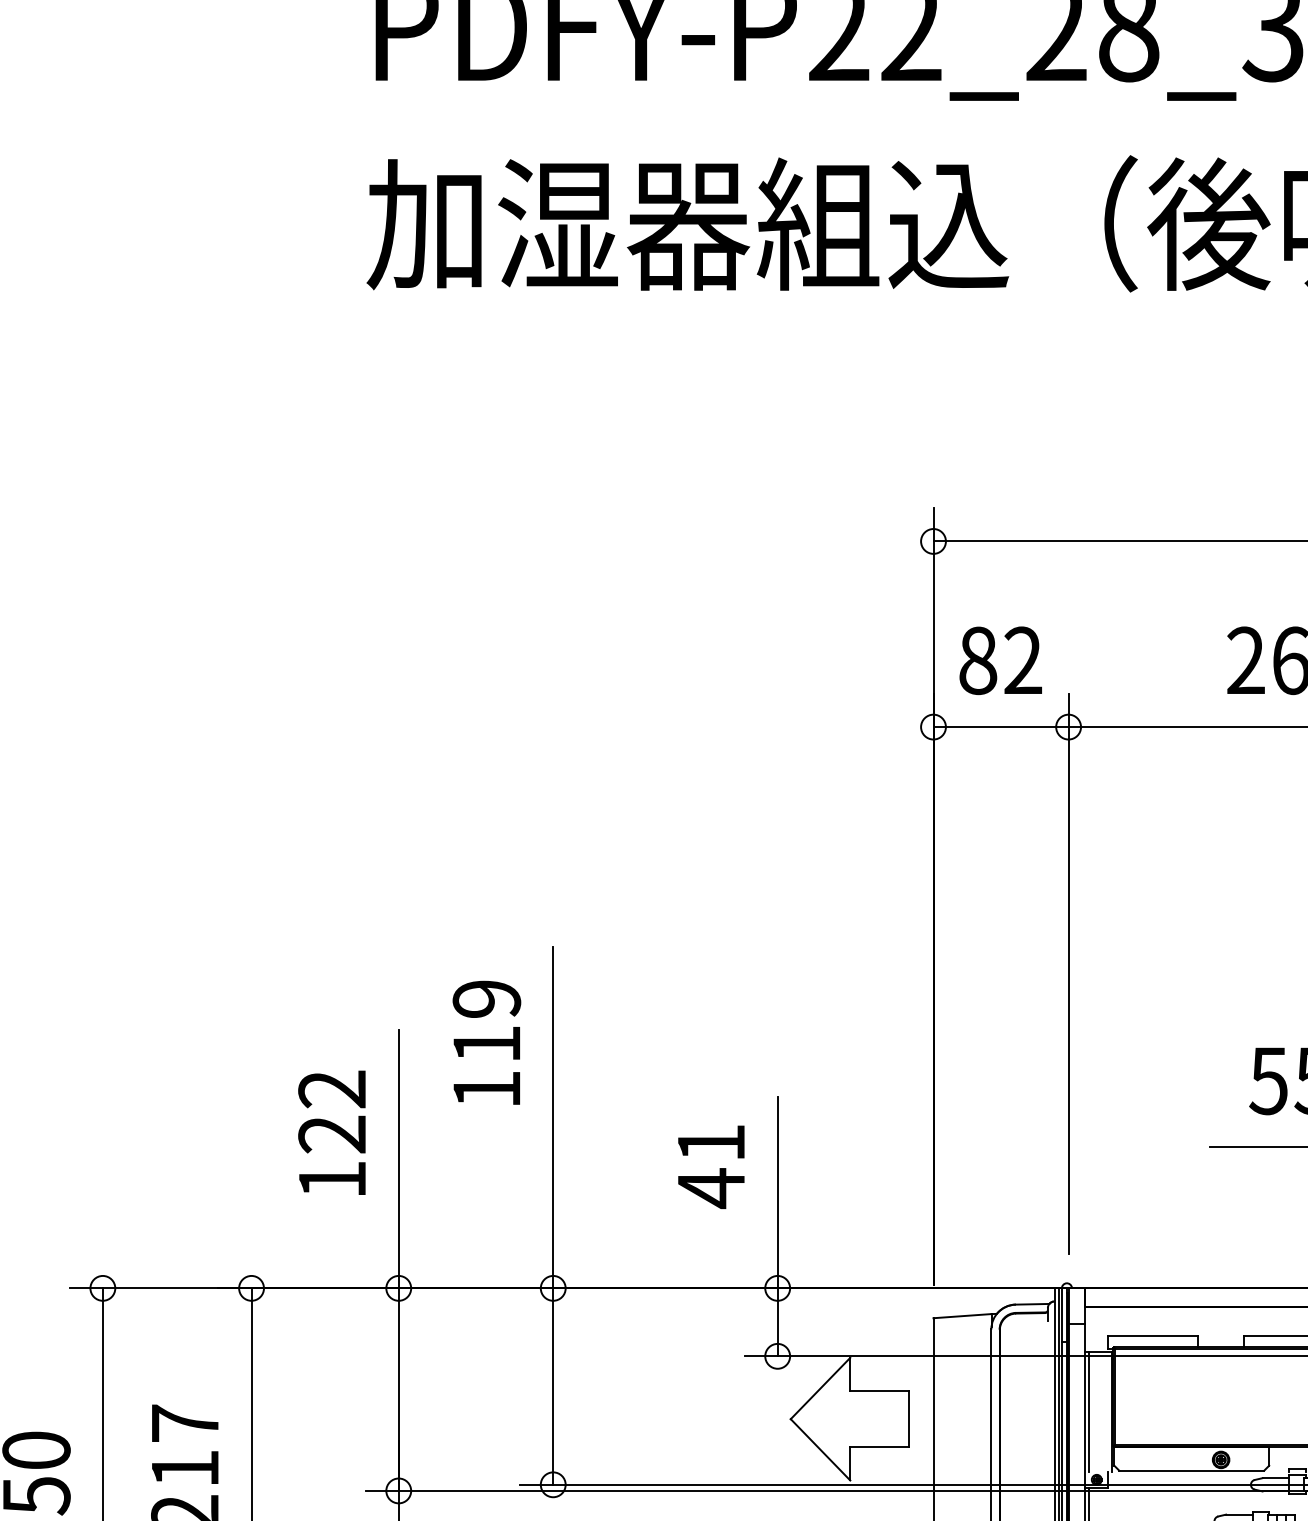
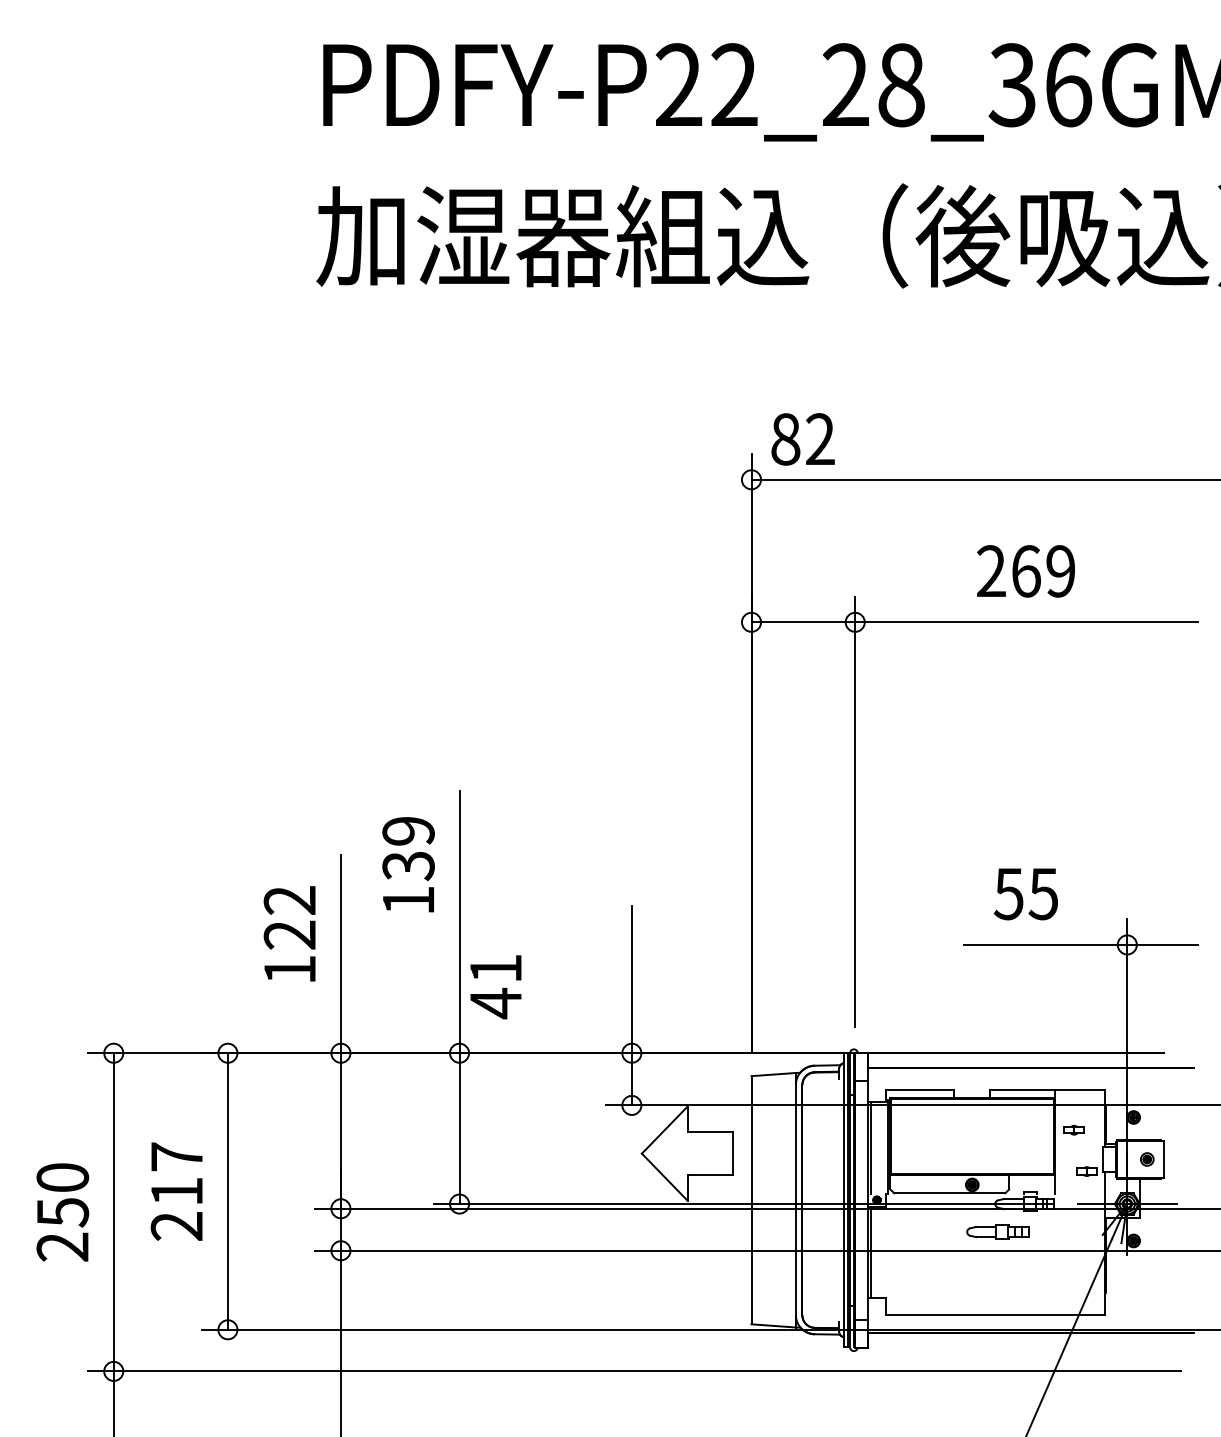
text: (999, 660) -> (802, 439), moved
text: (486, 1045) -> (408, 866), 119 -> 139
text: (710, 1167) -> (495, 987), moved

